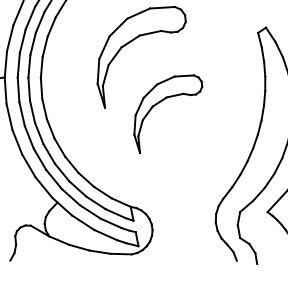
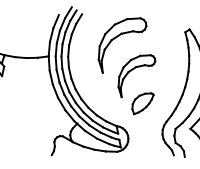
part: (178, 164) -> (142, 103), added

